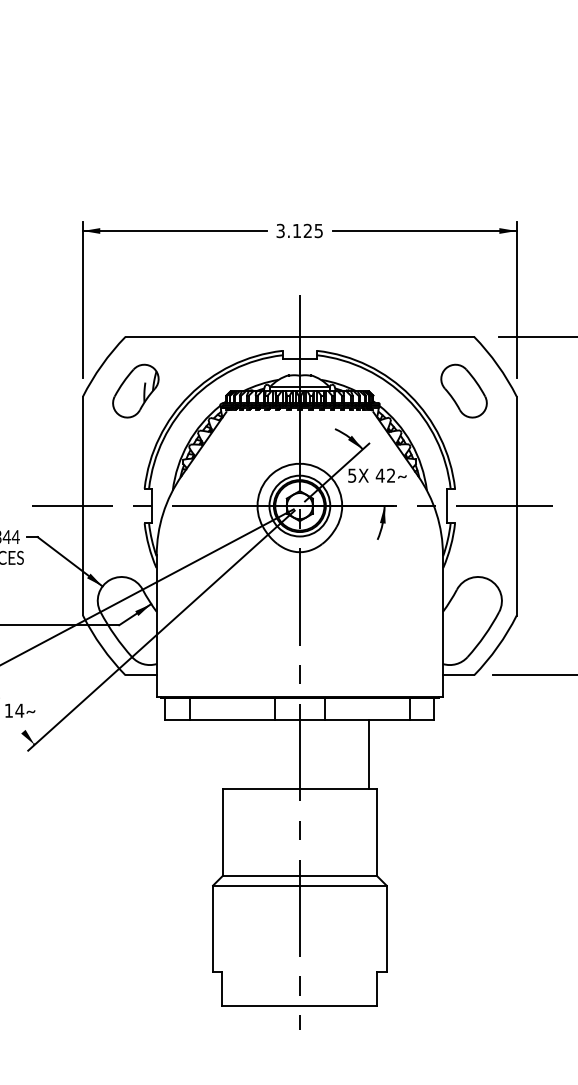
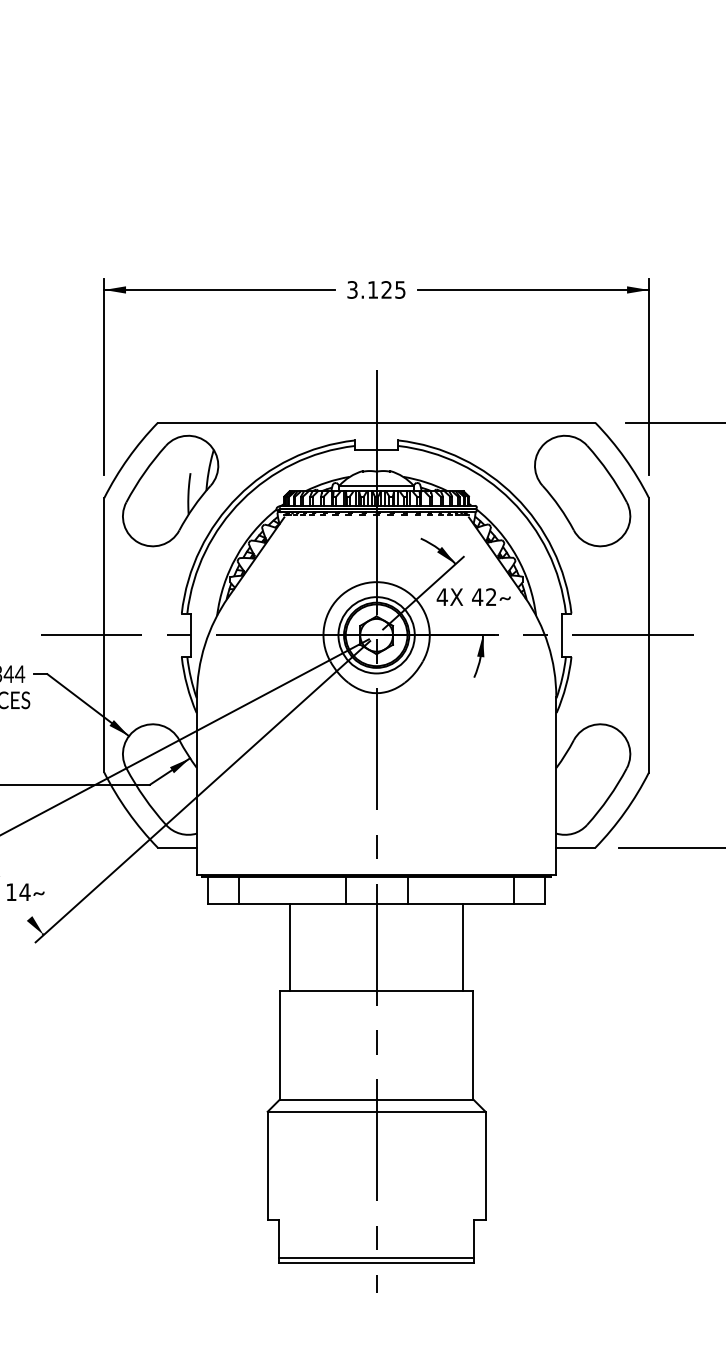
part: (135, 390) -> (170, 490), size x1.67
part: (463, 390) -> (582, 490), size x1.67
text: (352, 475) -> (442, 597), 5X -> 4X
line: (231, 753) -> (290, 946), added
line: (299, 1001) -> (376, 1257), added

